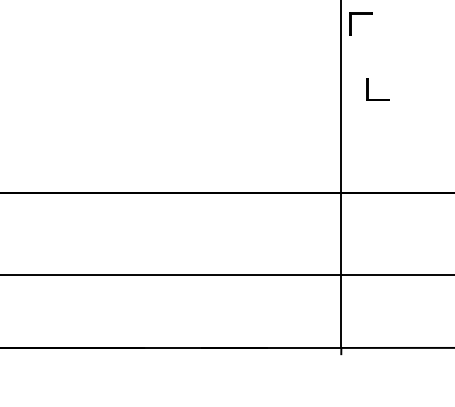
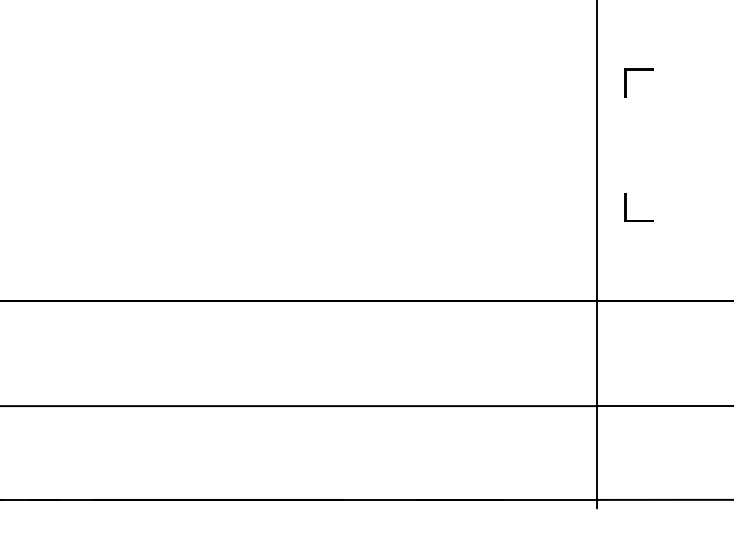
part: (360, 13) -> (638, 70), moved
part: (368, 89) -> (626, 207), moved

